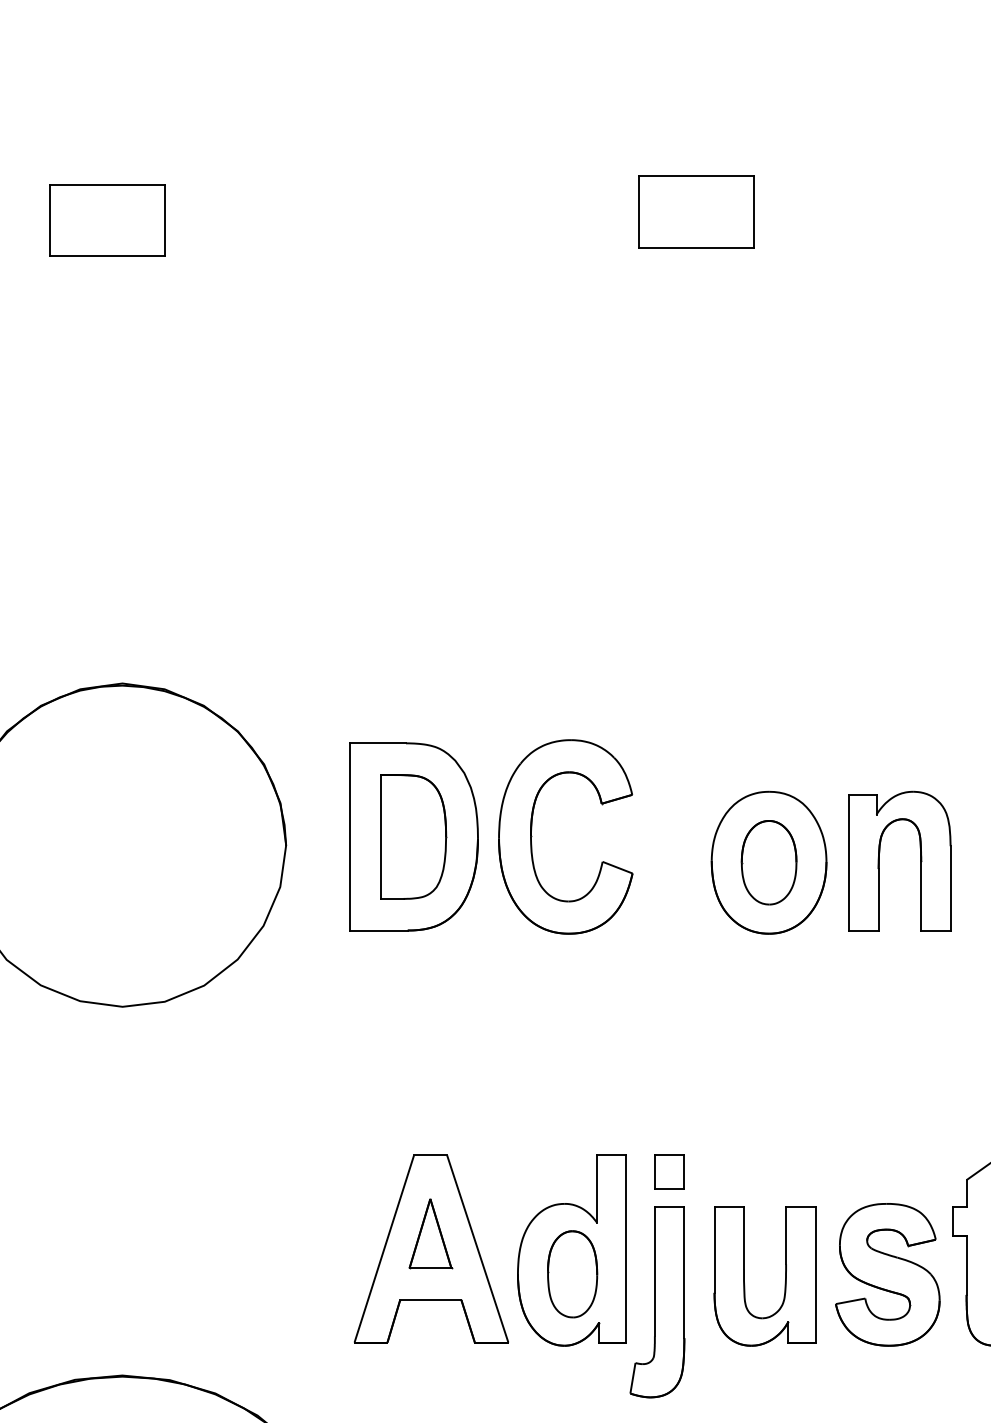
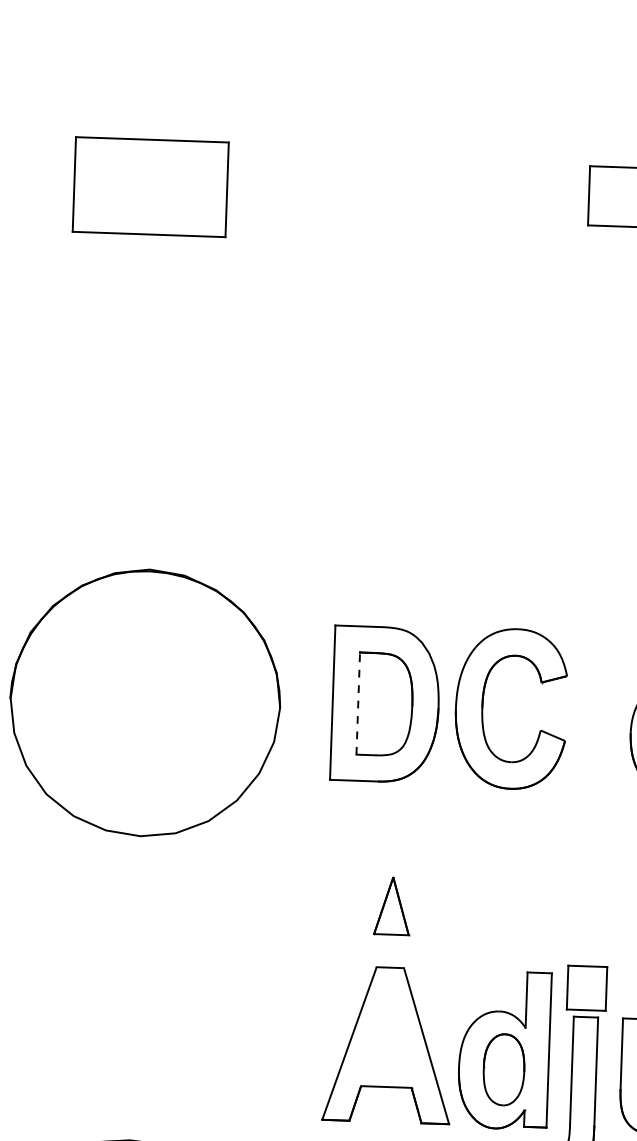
part: (107, 220) -> (150, 187), size x1.6
line: (380, 836) -> (358, 703), solid -> dashed
part: (669, 1171) -> (586, 987), size x1.6
part: (430, 1233) -> (392, 905), moved

